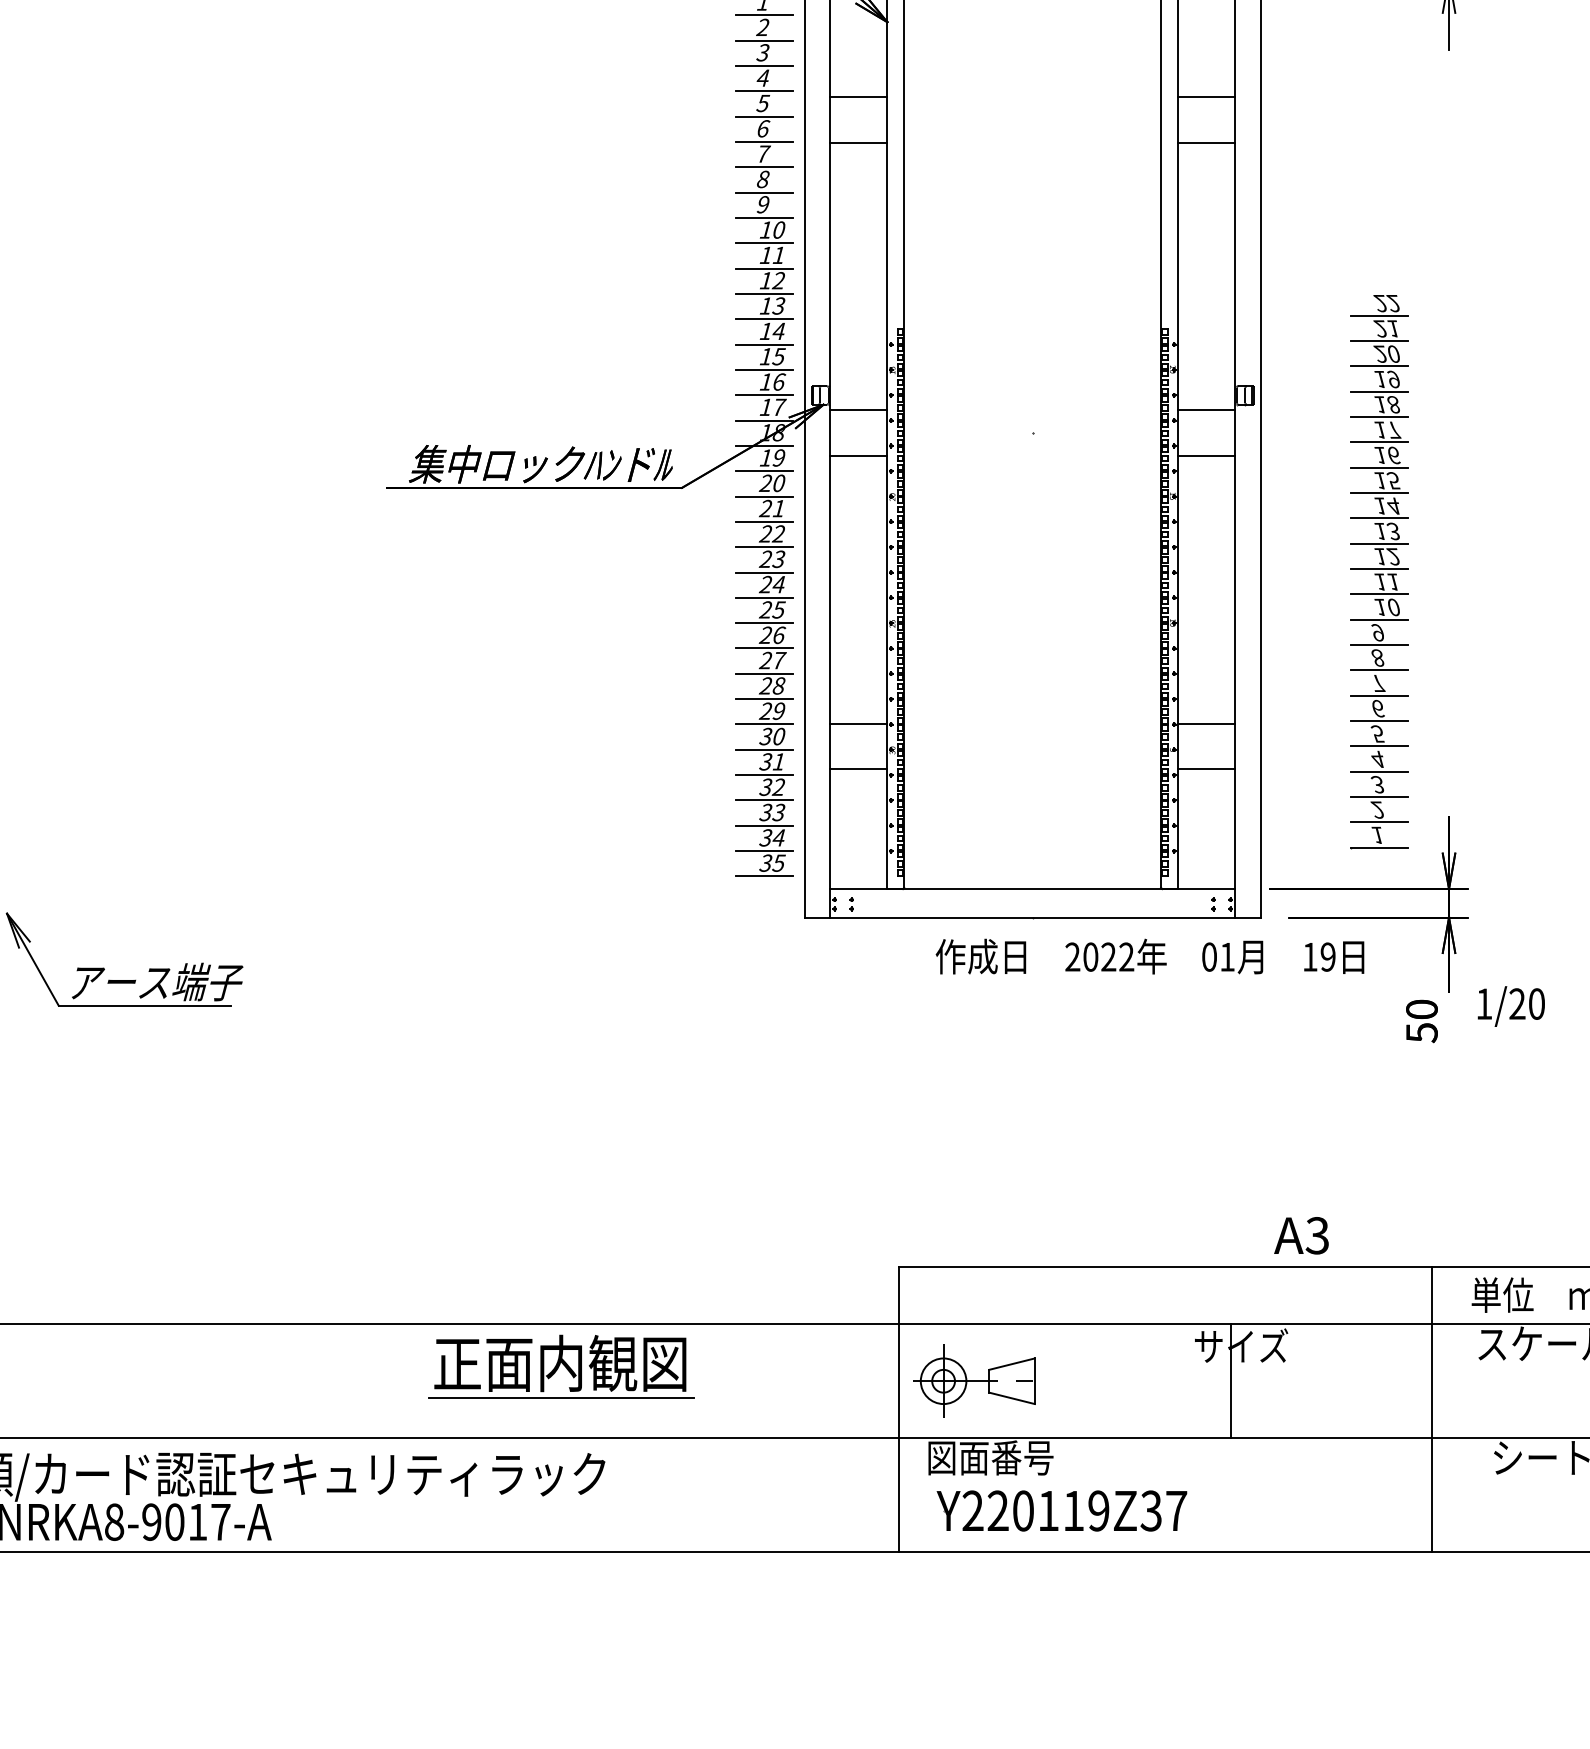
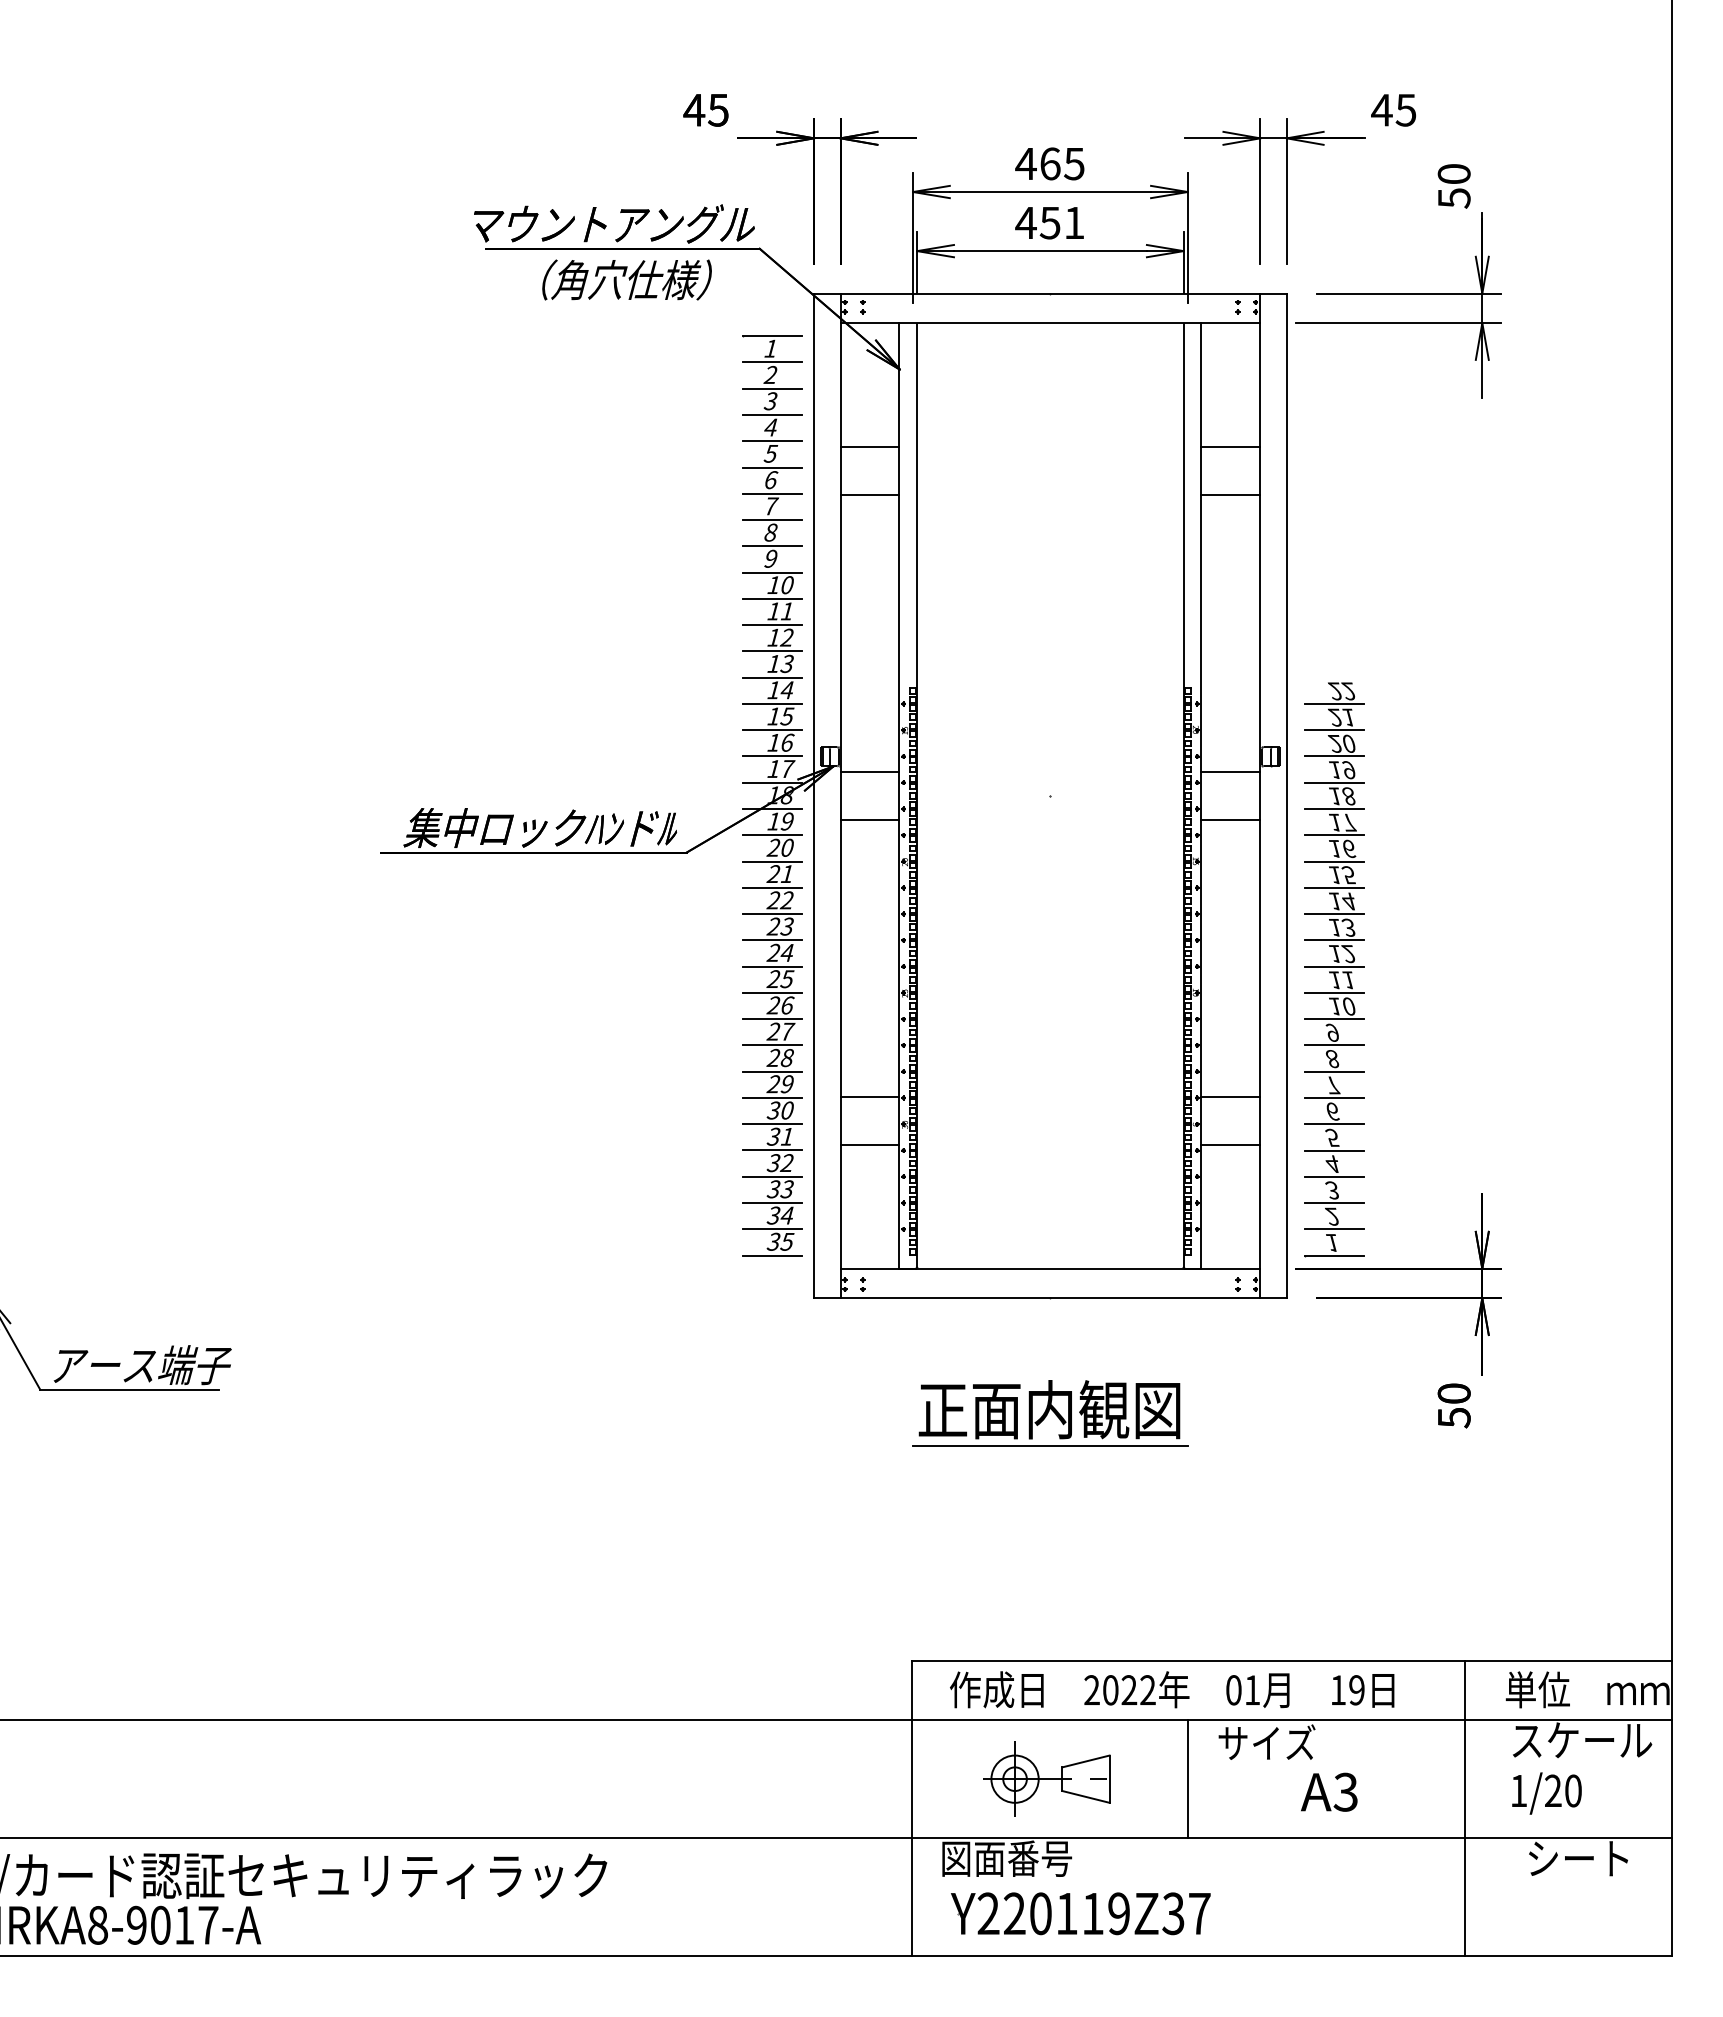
part: (1379, 571) -> (1334, 969), moved
text: (1150, 956) -> (1172, 1689), moved
text: (1510, 1006) -> (1546, 1793), moved
text: (1301, 1235) -> (1329, 1791), moved
part: (561, 1367) -> (1050, 1413), moved
part: (973, 1380) -> (1046, 1778), moved
line: (1231, 1381) -> (1188, 1779), moved

